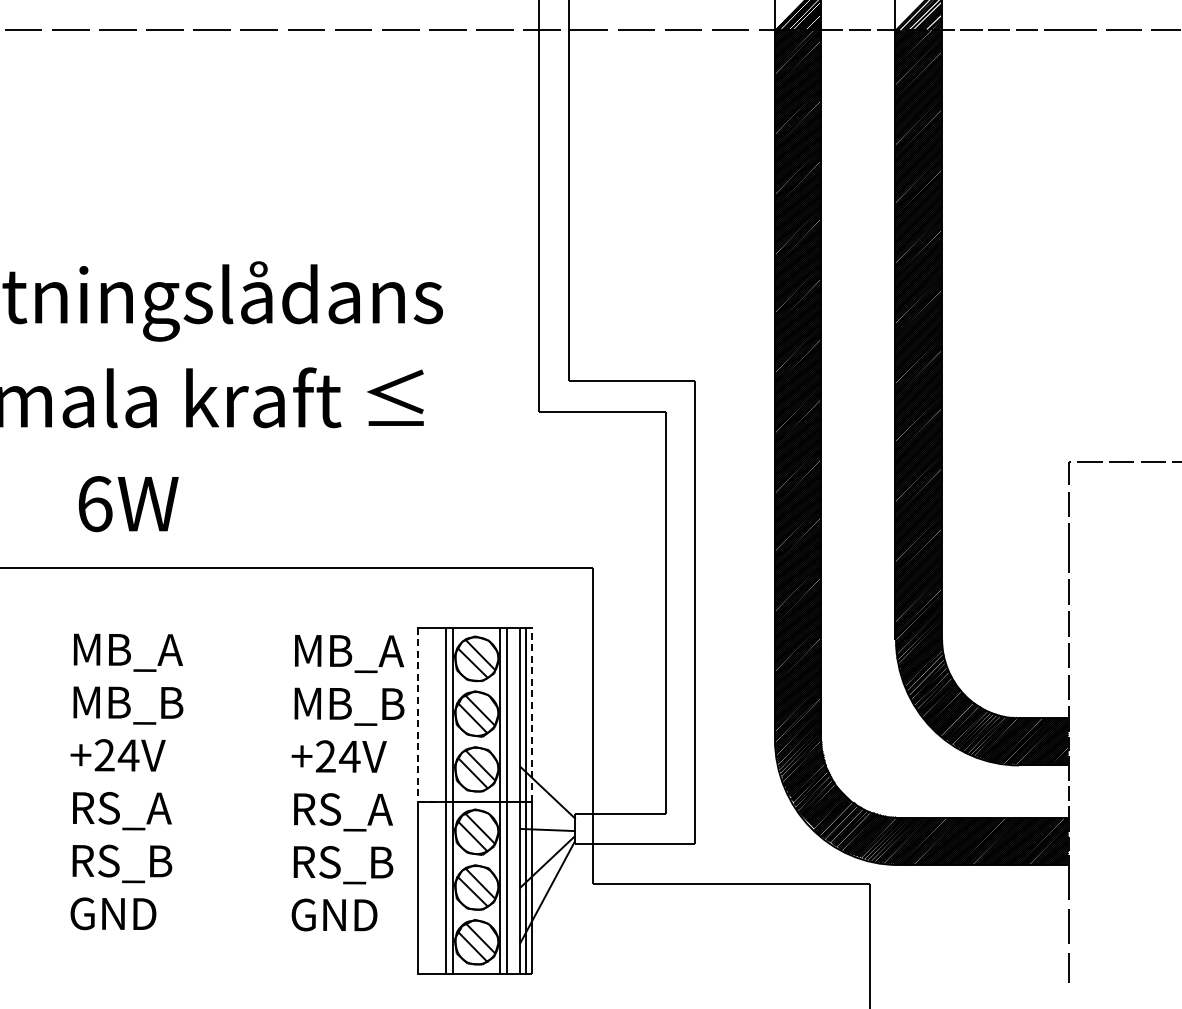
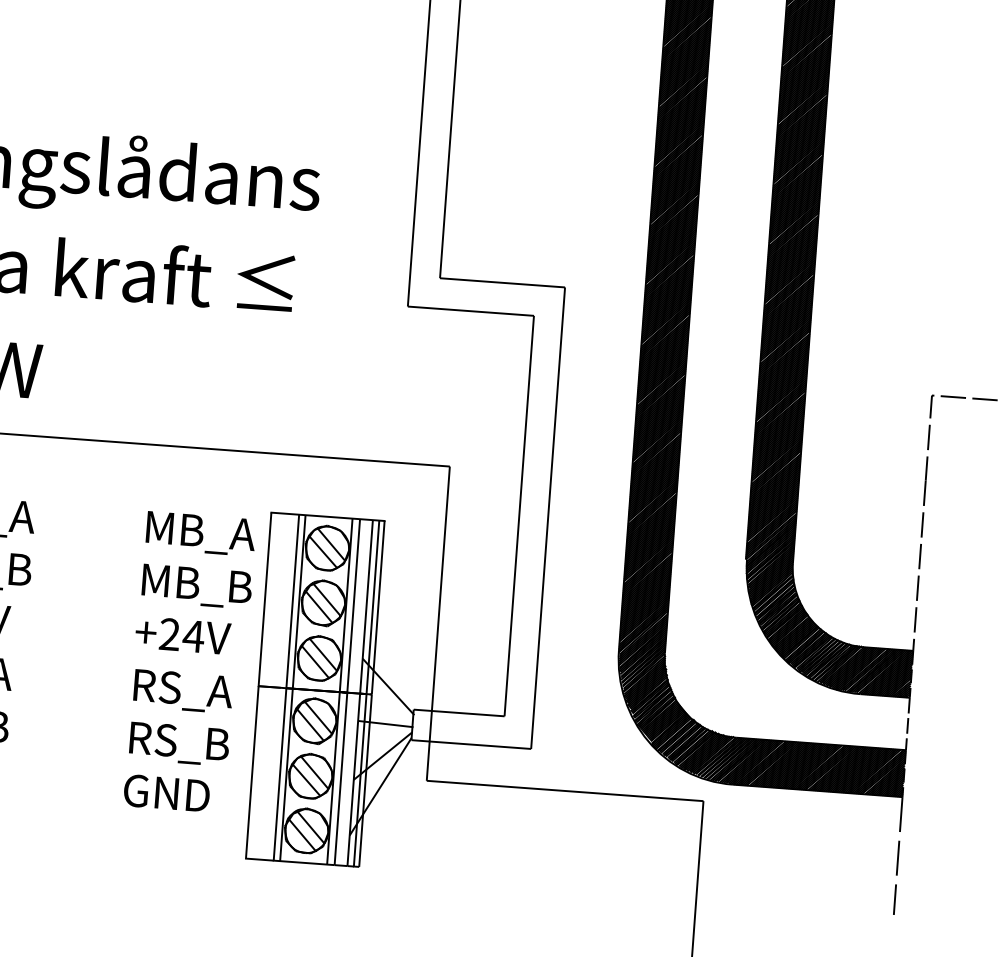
line: (531, 714) -> (377, 607), dashed -> solid
line: (418, 729) -> (264, 614), dashed -> solid

